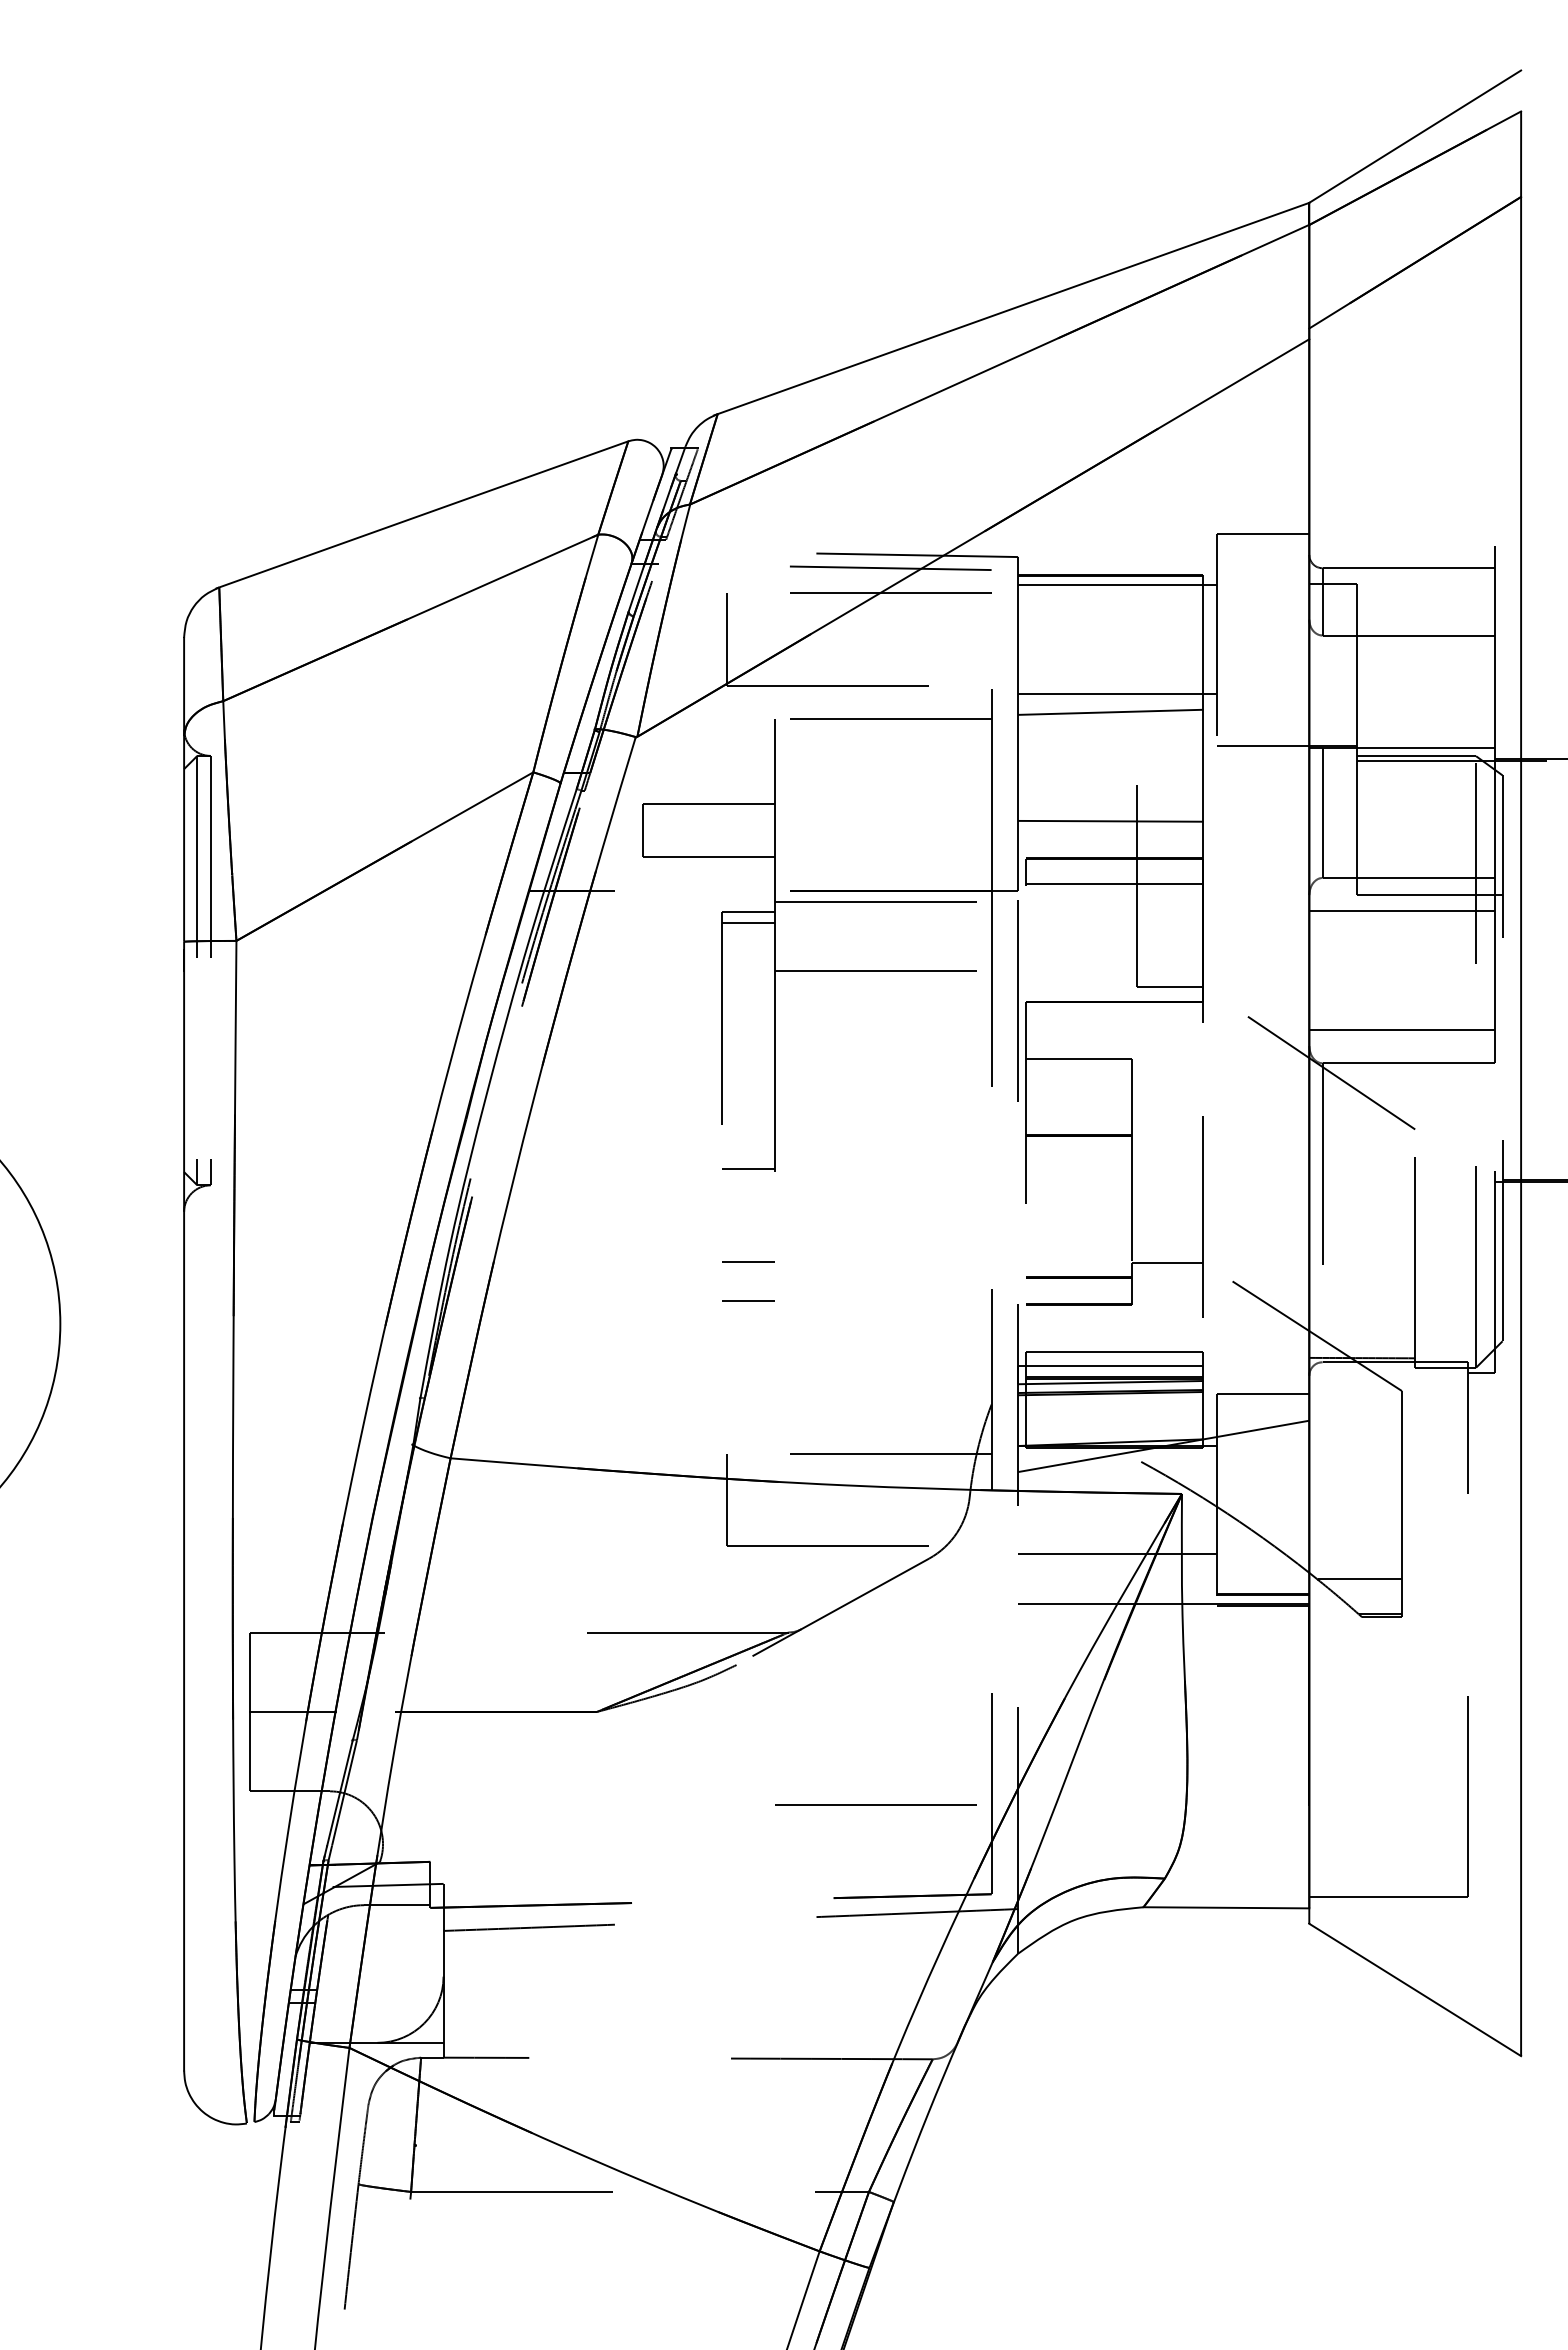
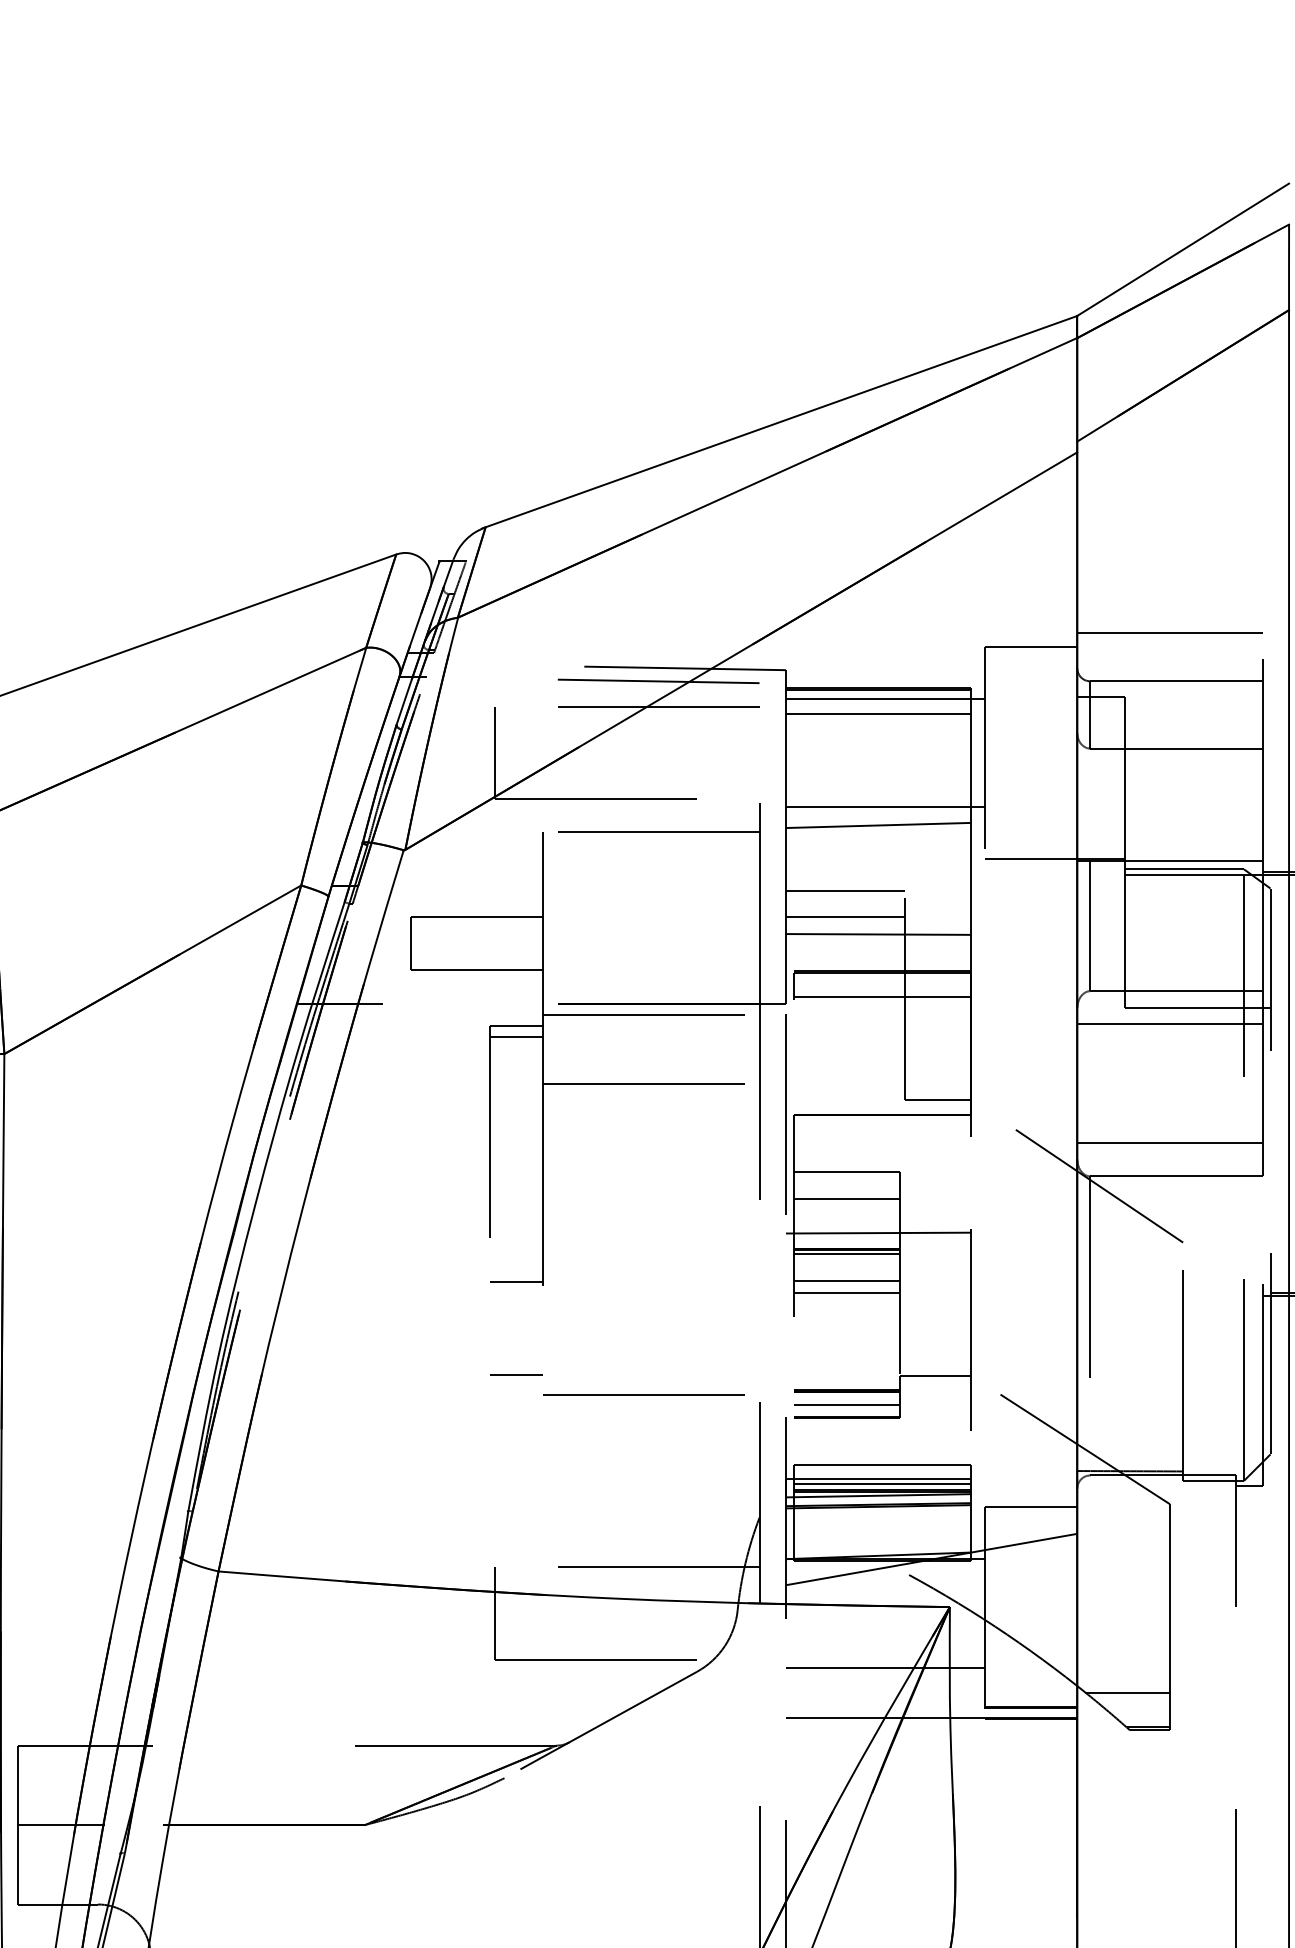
line: (1401, 519) -> (1169, 632), added
line: (1110, 601) -> (878, 714), added
line: (1077, 777) -> (845, 890), added
line: (1077, 804) -> (845, 917), added
line: (1078, 1085) -> (846, 1198), added
line: (1110, 1119) -> (878, 1232), added
line: (1078, 1141) -> (846, 1254), added
line: (1078, 1168) -> (846, 1281), added
line: (1078, 1179) -> (846, 1292), added
line: (1078, 1292) -> (846, 1405), added
line: (748, 1300) -> (516, 1413), removed
line: (1114, 1370) -> (882, 1483), added
line: (875, 1804) -> (643, 1394), moved

